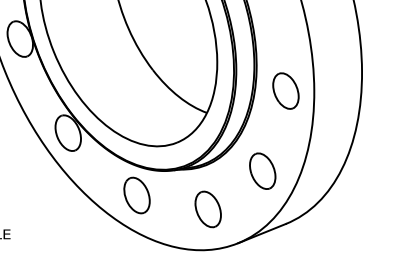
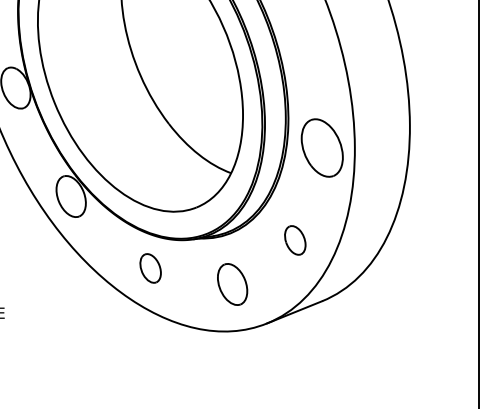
part: (285, 90) -> (321, 147), size x1.4
part: (261, 171) -> (294, 240), size x0.7
part: (137, 195) -> (150, 268), size x0.7

